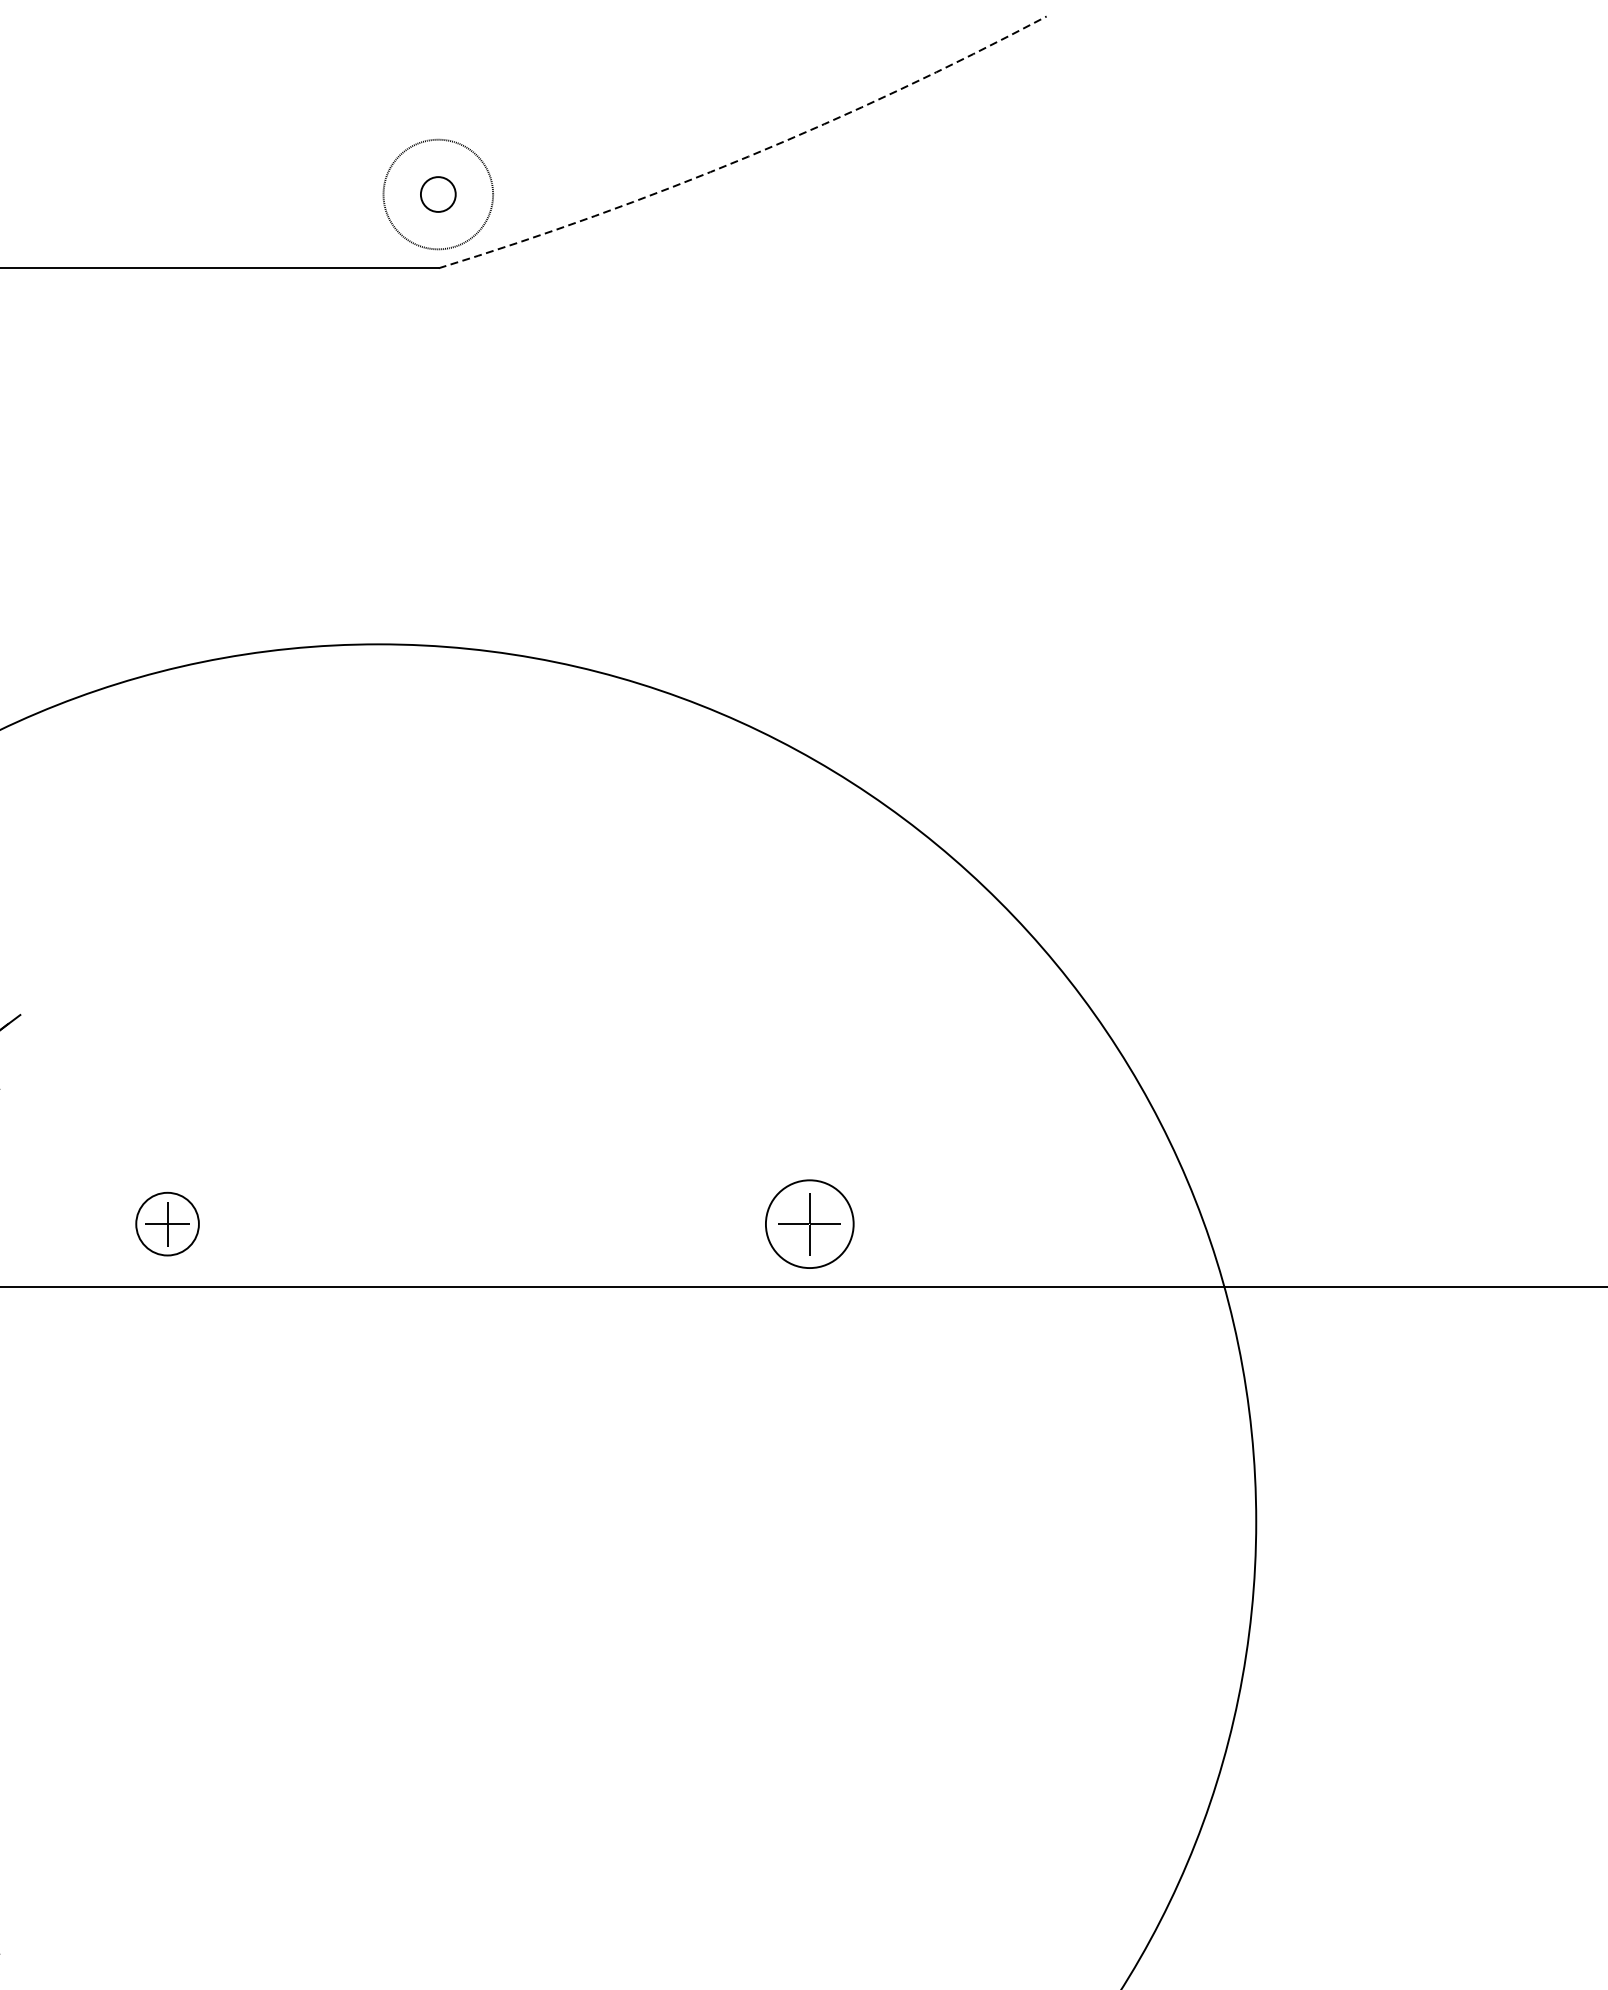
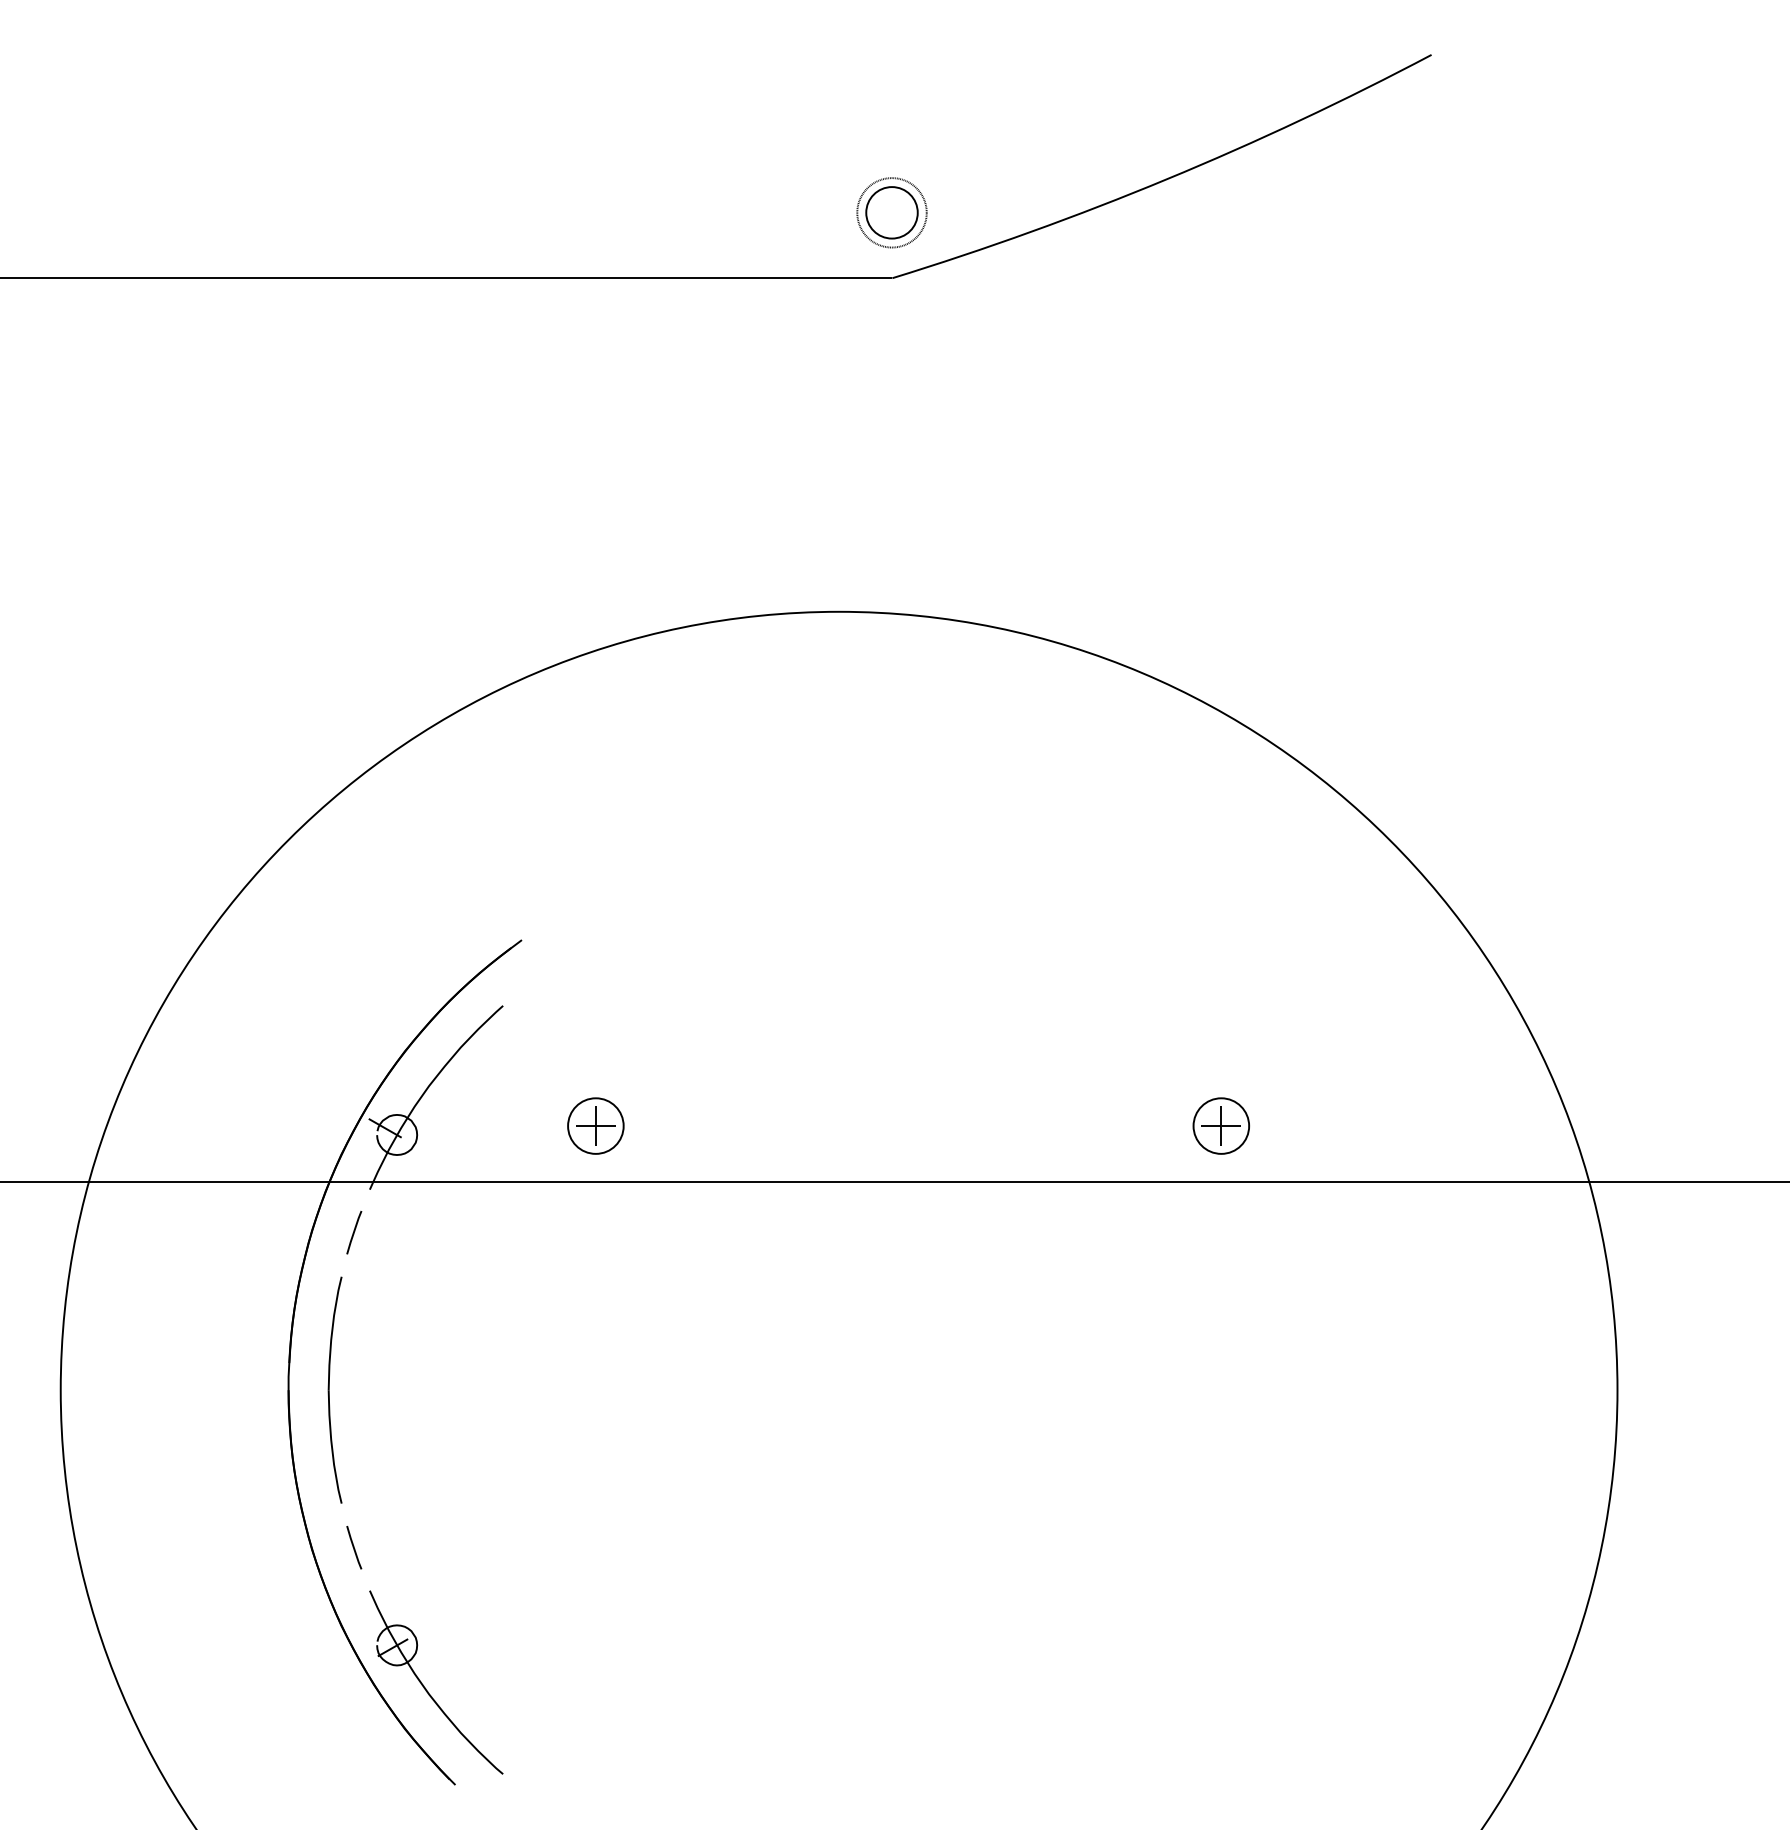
arc: (748, 156) -> (1167, 179), dashed -> solid
circle: (437, 194) -> (891, 212), size x0.71
circle: (437, 194) -> (891, 212), size x1.67
part: (167, 1223) -> (595, 1125), moved
part: (808, 1223) -> (1220, 1125), size x0.71

